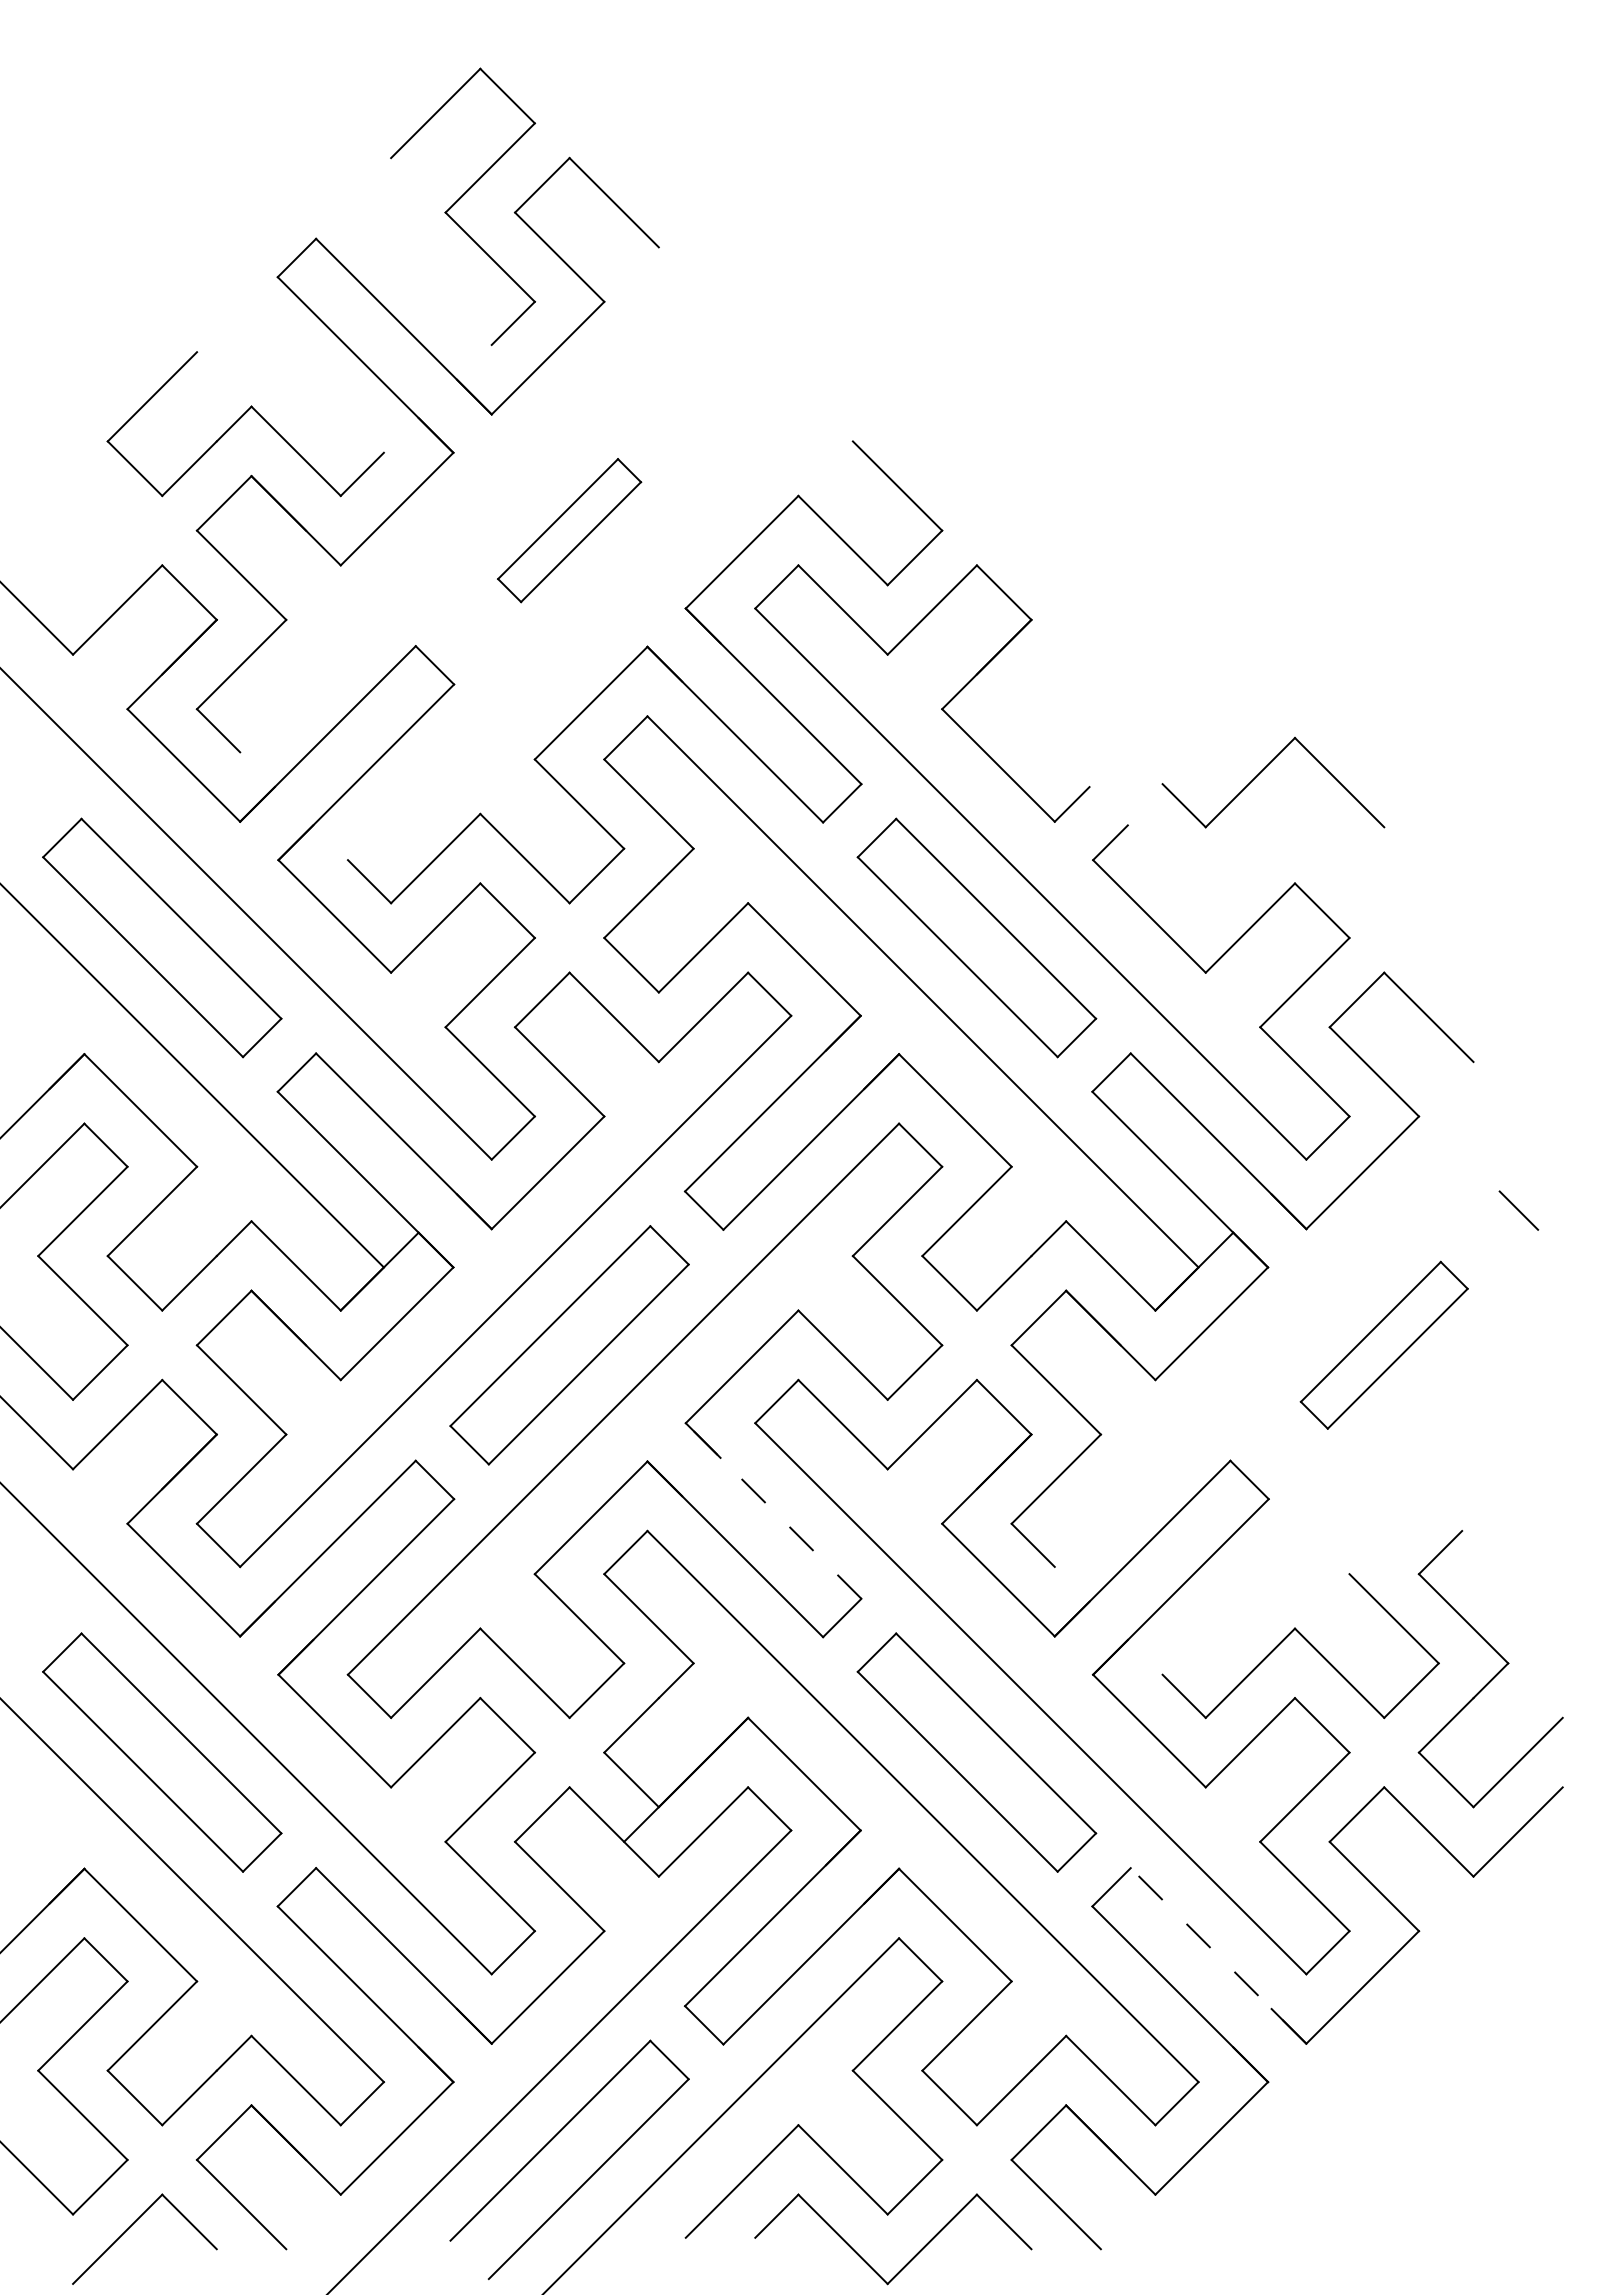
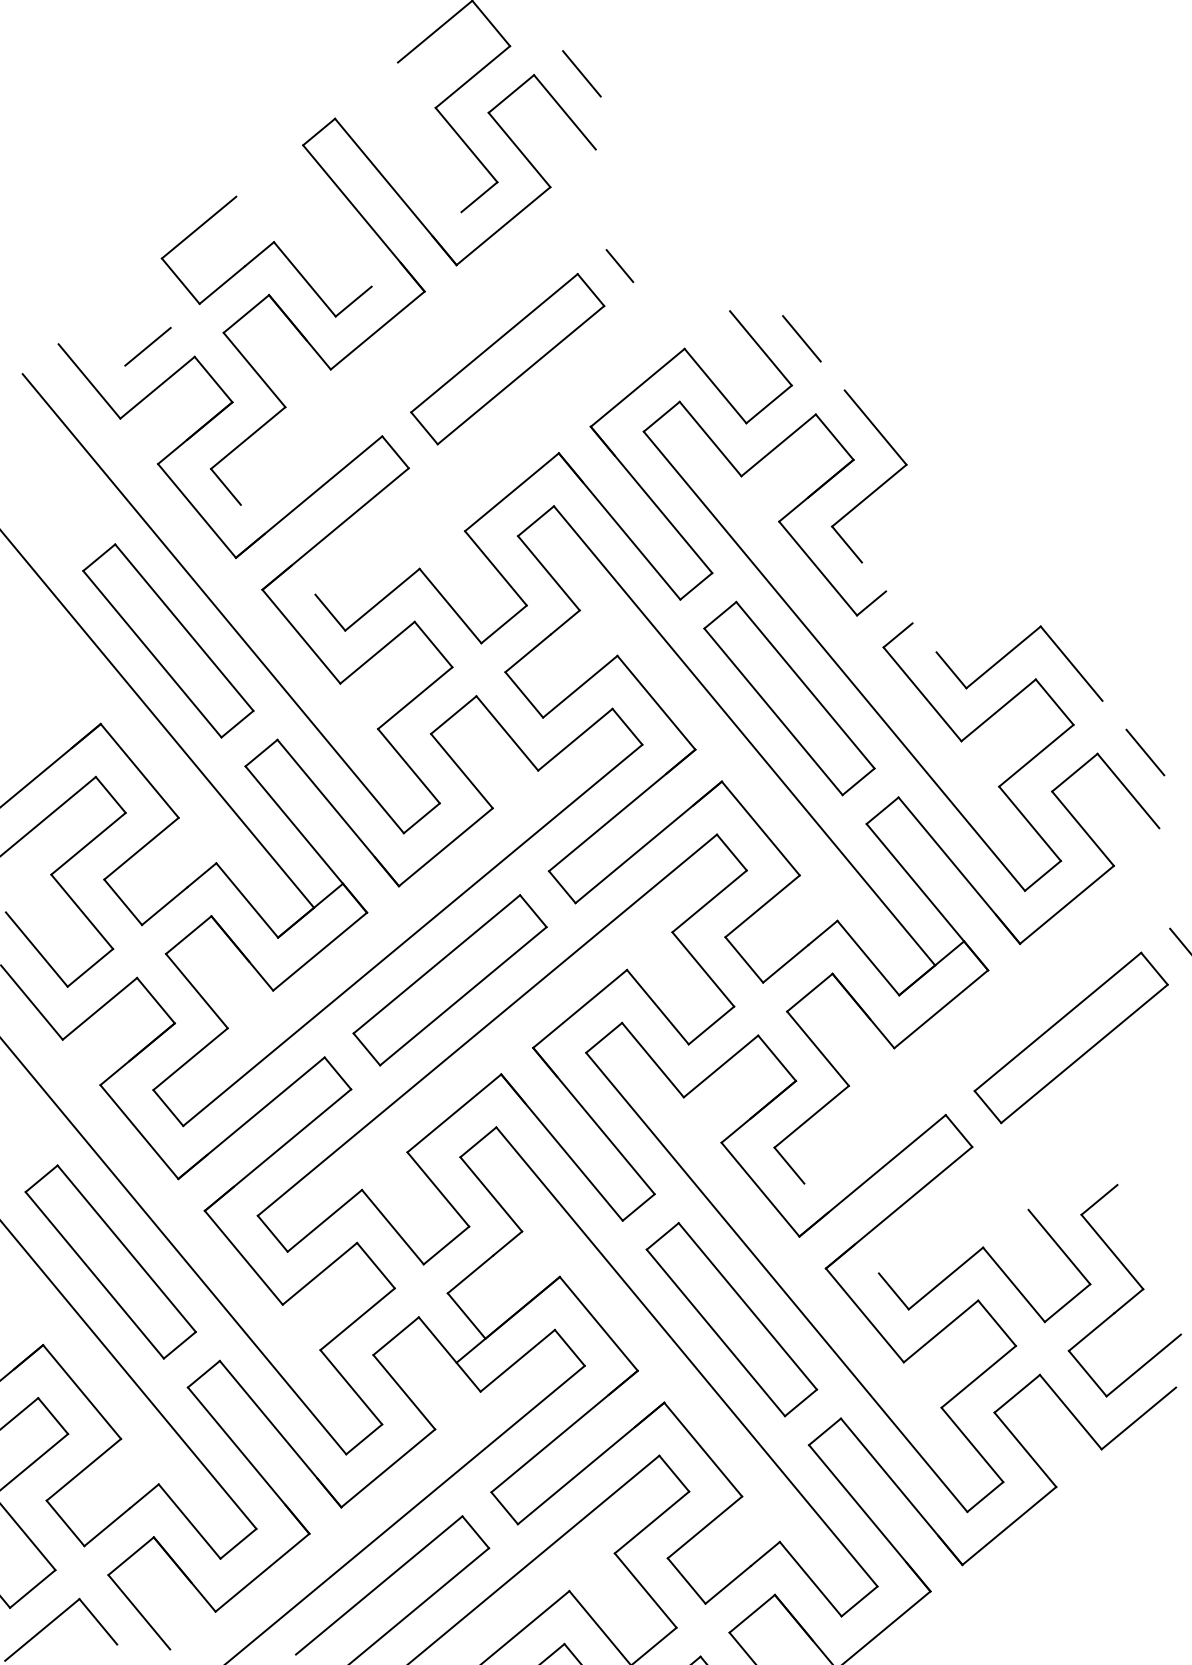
line: (631, 150) -> (581, 73), added
line: (704, 395) -> (620, 265), added
line: (949, 468) -> (801, 338), added
part: (569, 530) -> (507, 359), size x1.67
line: (100, 557) -> (148, 346), added
part: (1067, 651) -> (878, 486), added
part: (1262, 771) -> (1013, 649), moved
line: (1445, 964) -> (1144, 751), added
part: (1384, 1345) -> (1071, 1038), size x1.43
line: (773, 1510) -> (593, 1120), dashed -> solid
line: (1218, 1955) -> (901, 1491), dashed -> solid

